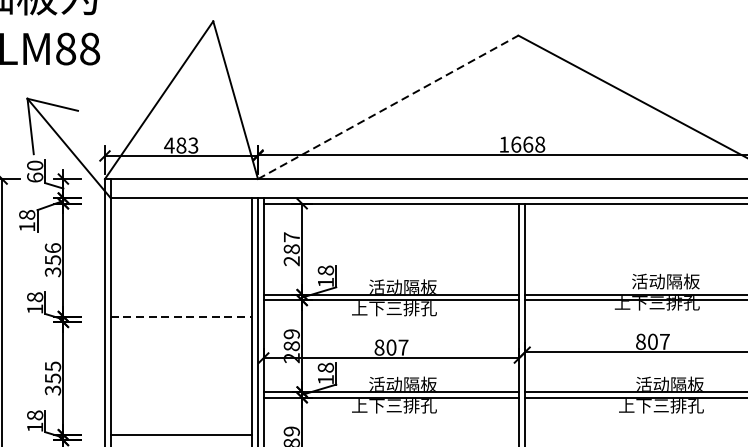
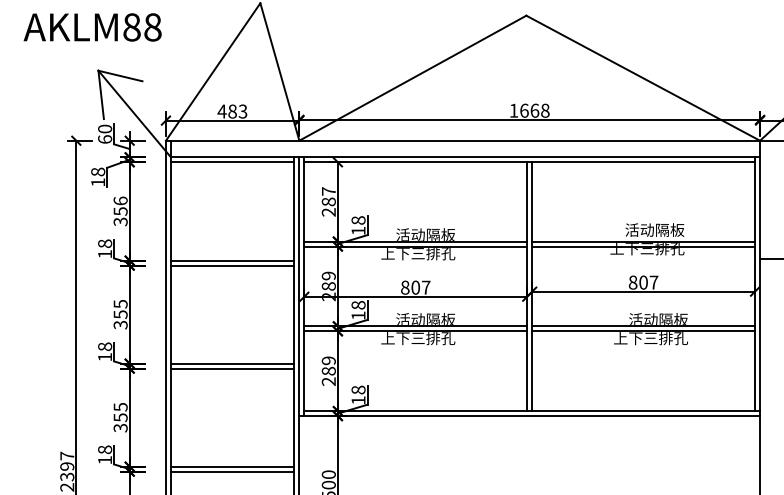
line: (387, 107) -> (412, 78), dashed -> solid
line: (181, 204) -> (232, 162), added
line: (181, 316) -> (232, 260), dashed -> solid
line: (181, 322) -> (232, 265), added
line: (181, 440) -> (232, 368), added

